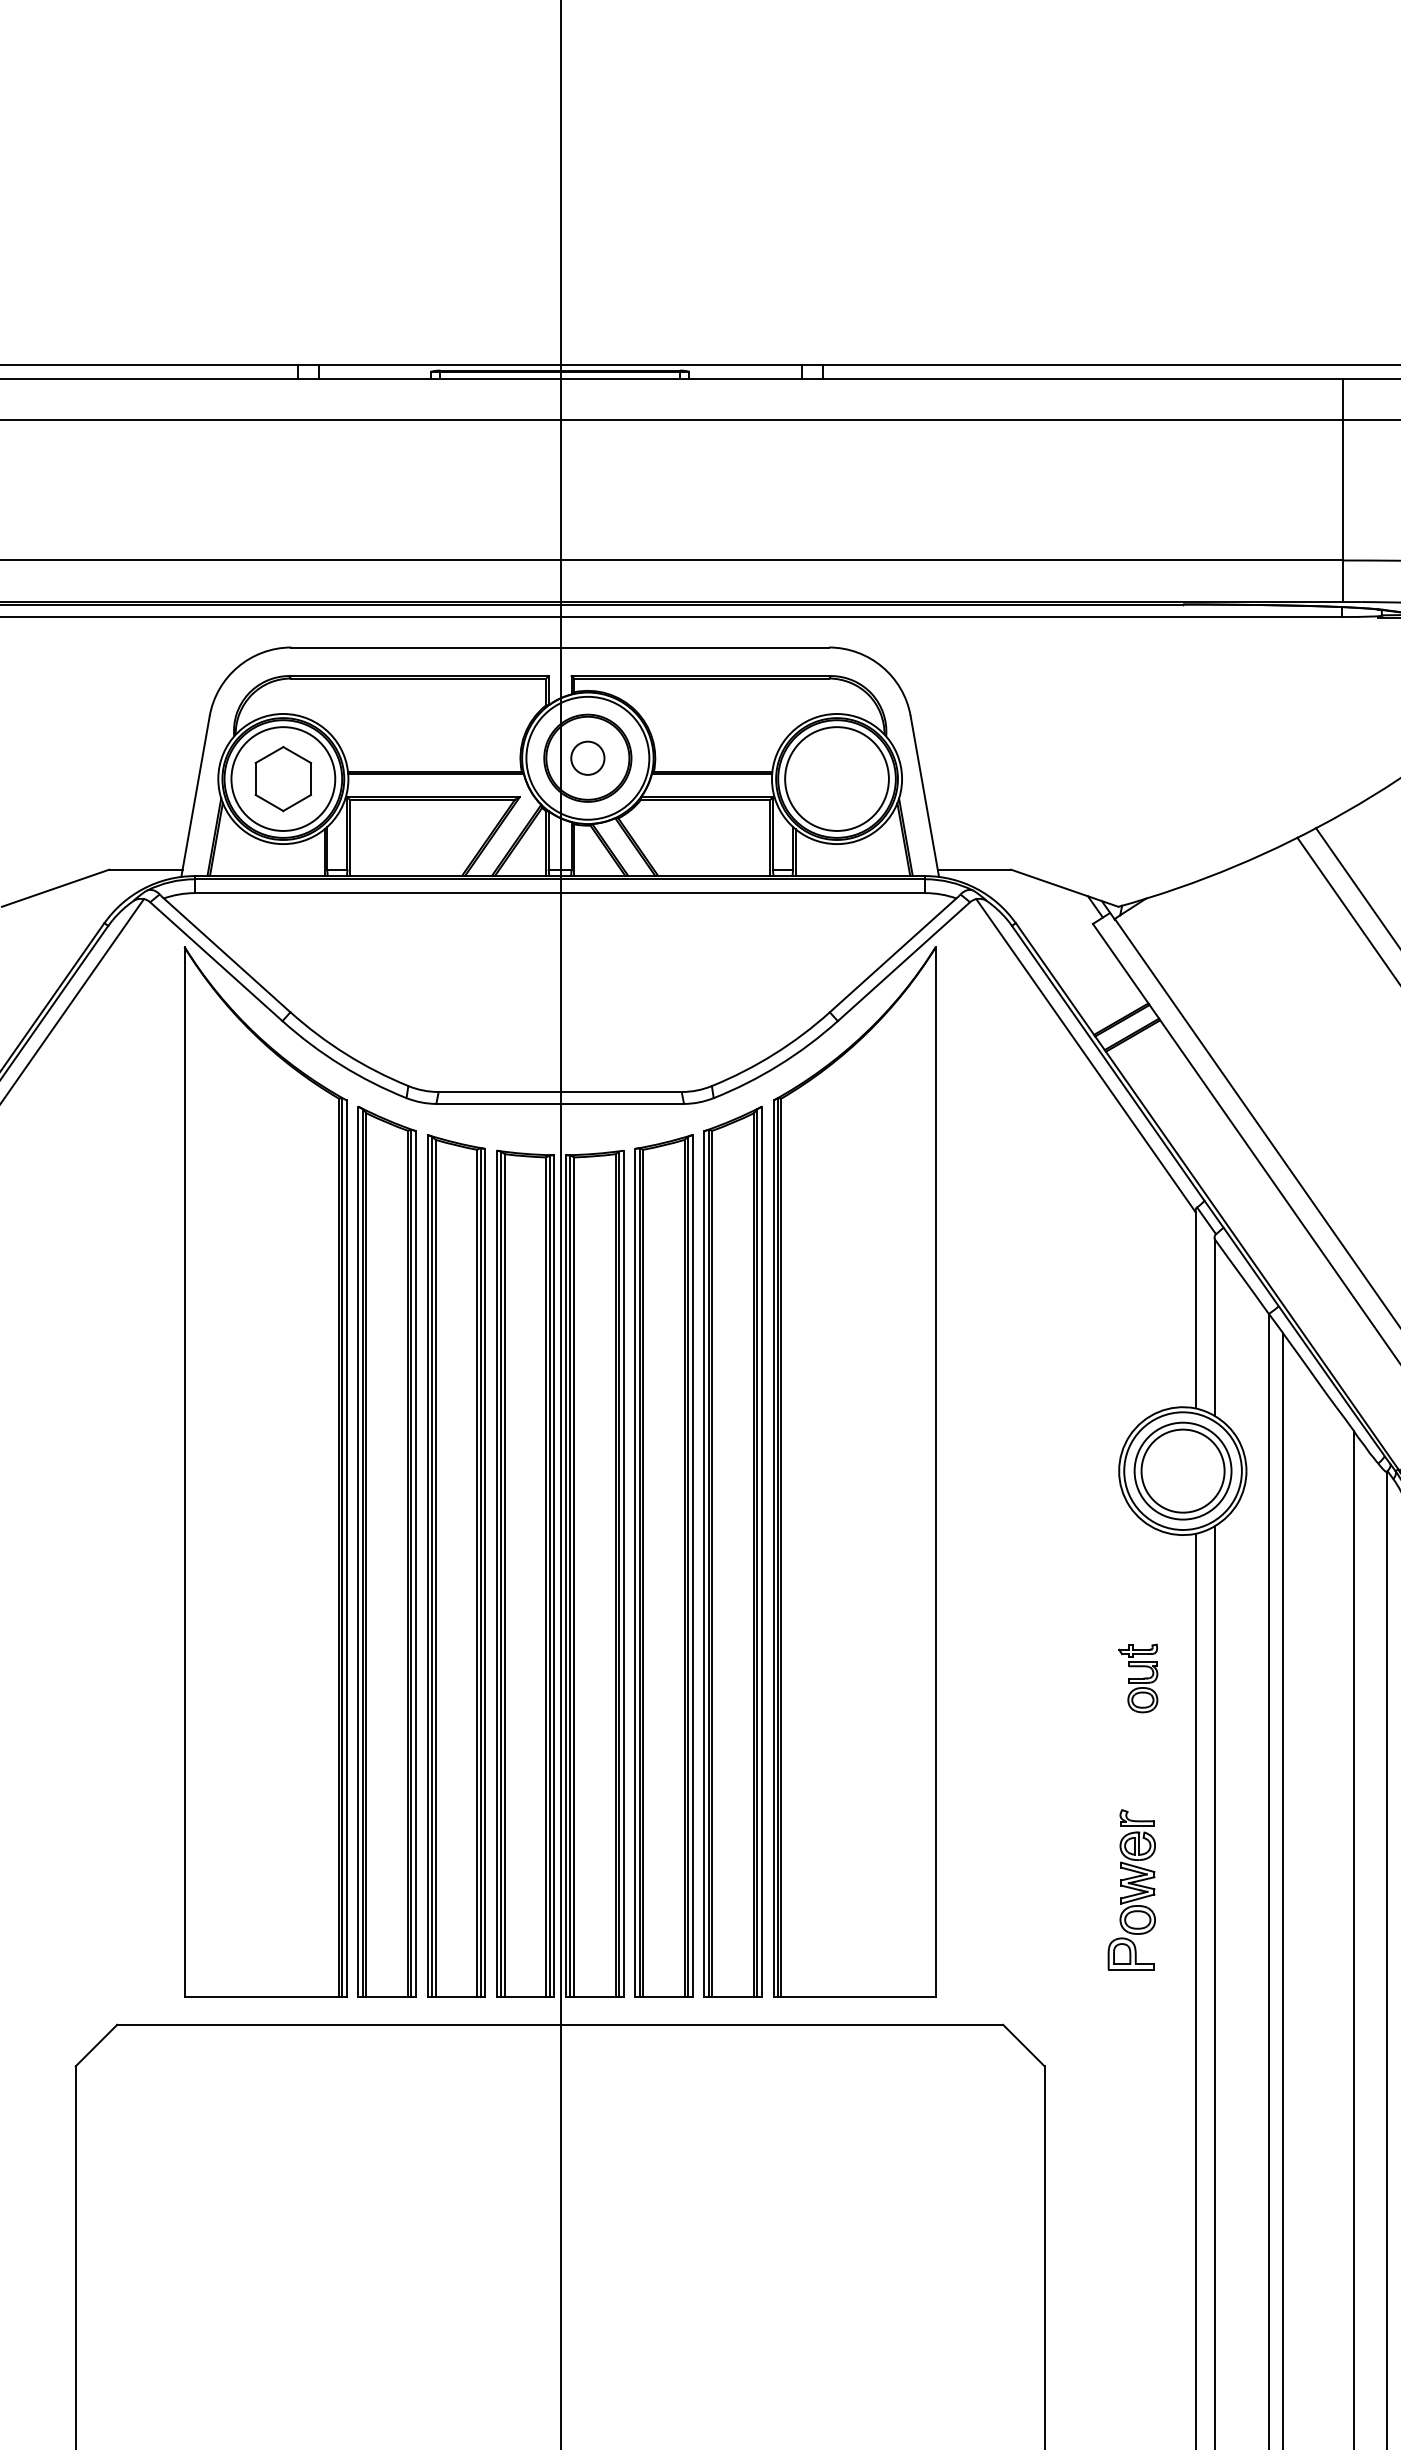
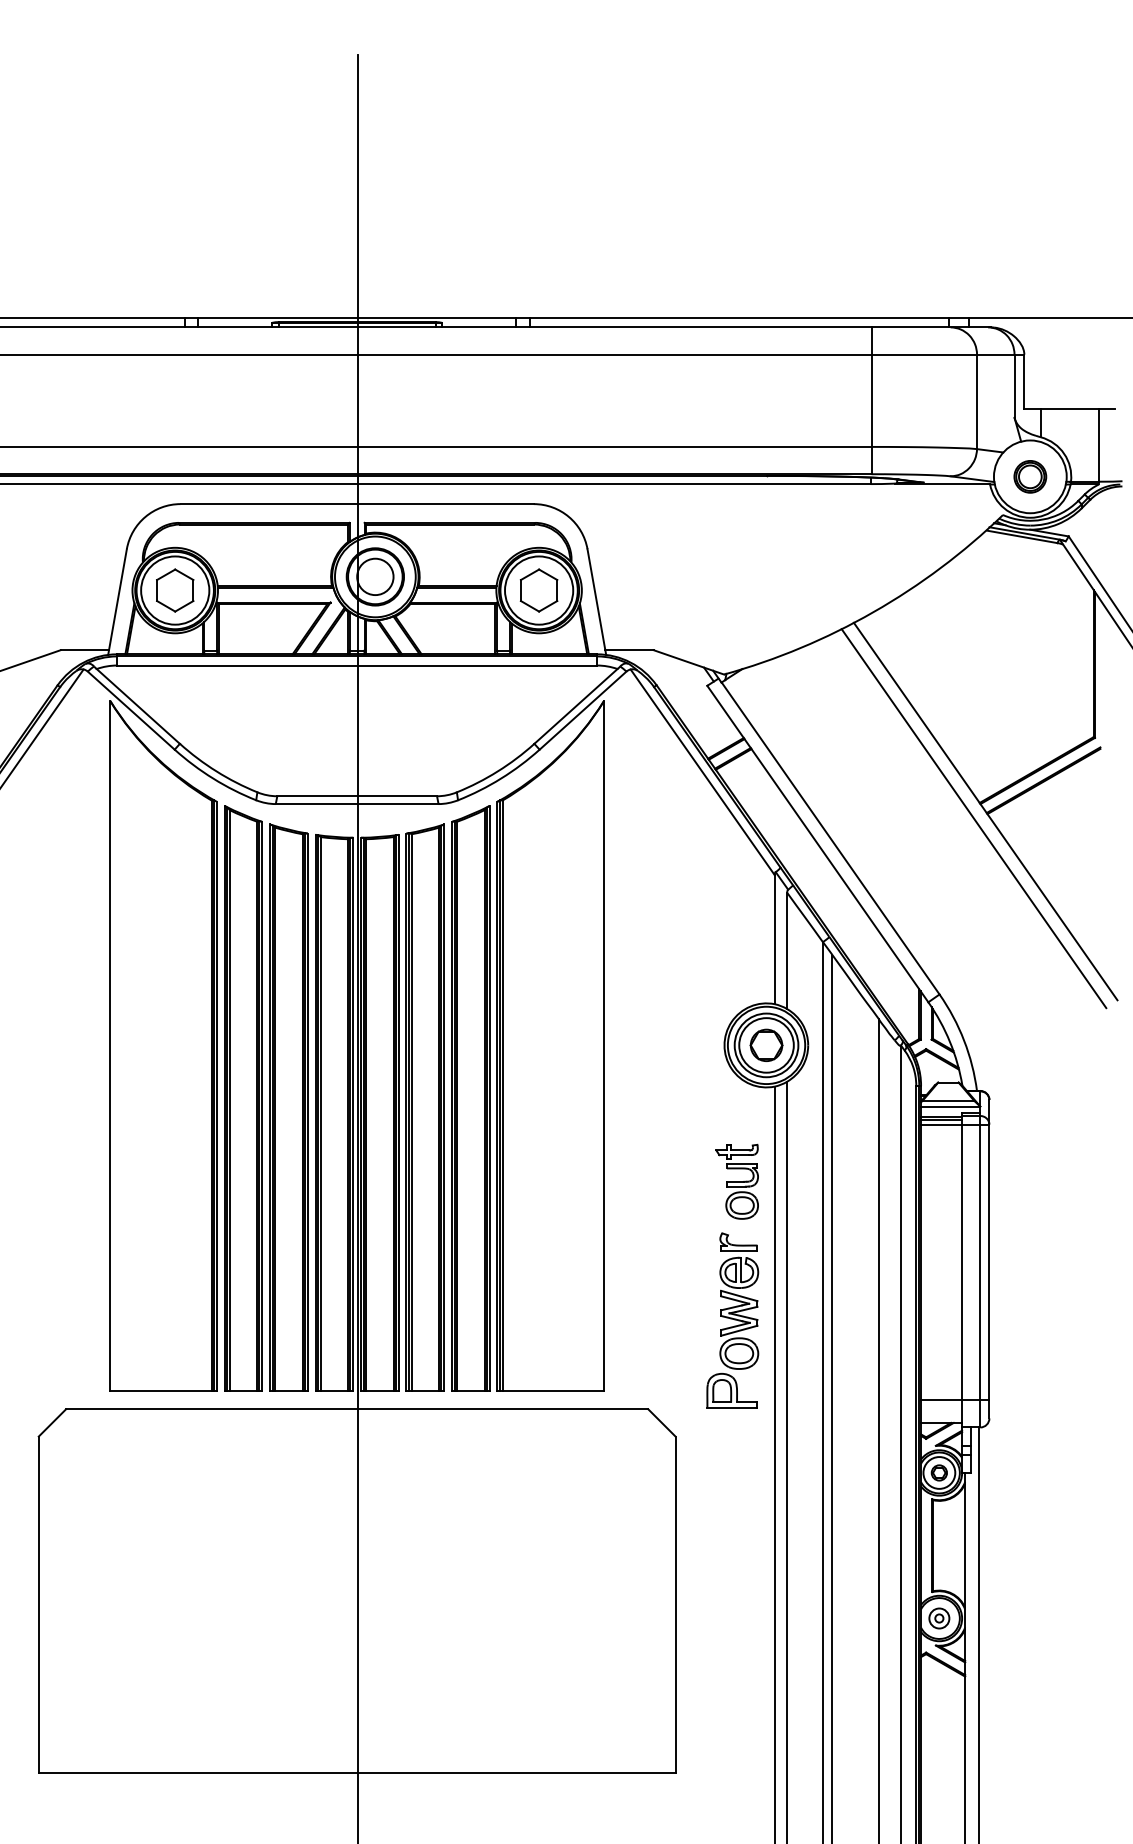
circle: (588, 757) -> (375, 576), size x1.67
part: (836, 778) -> (538, 590), added
part: (1183, 1469) -> (766, 1044), added
part: (1137, 1678) -> (736, 1181), size x1.67
part: (1131, 1889) -> (732, 1320), size x1.67

